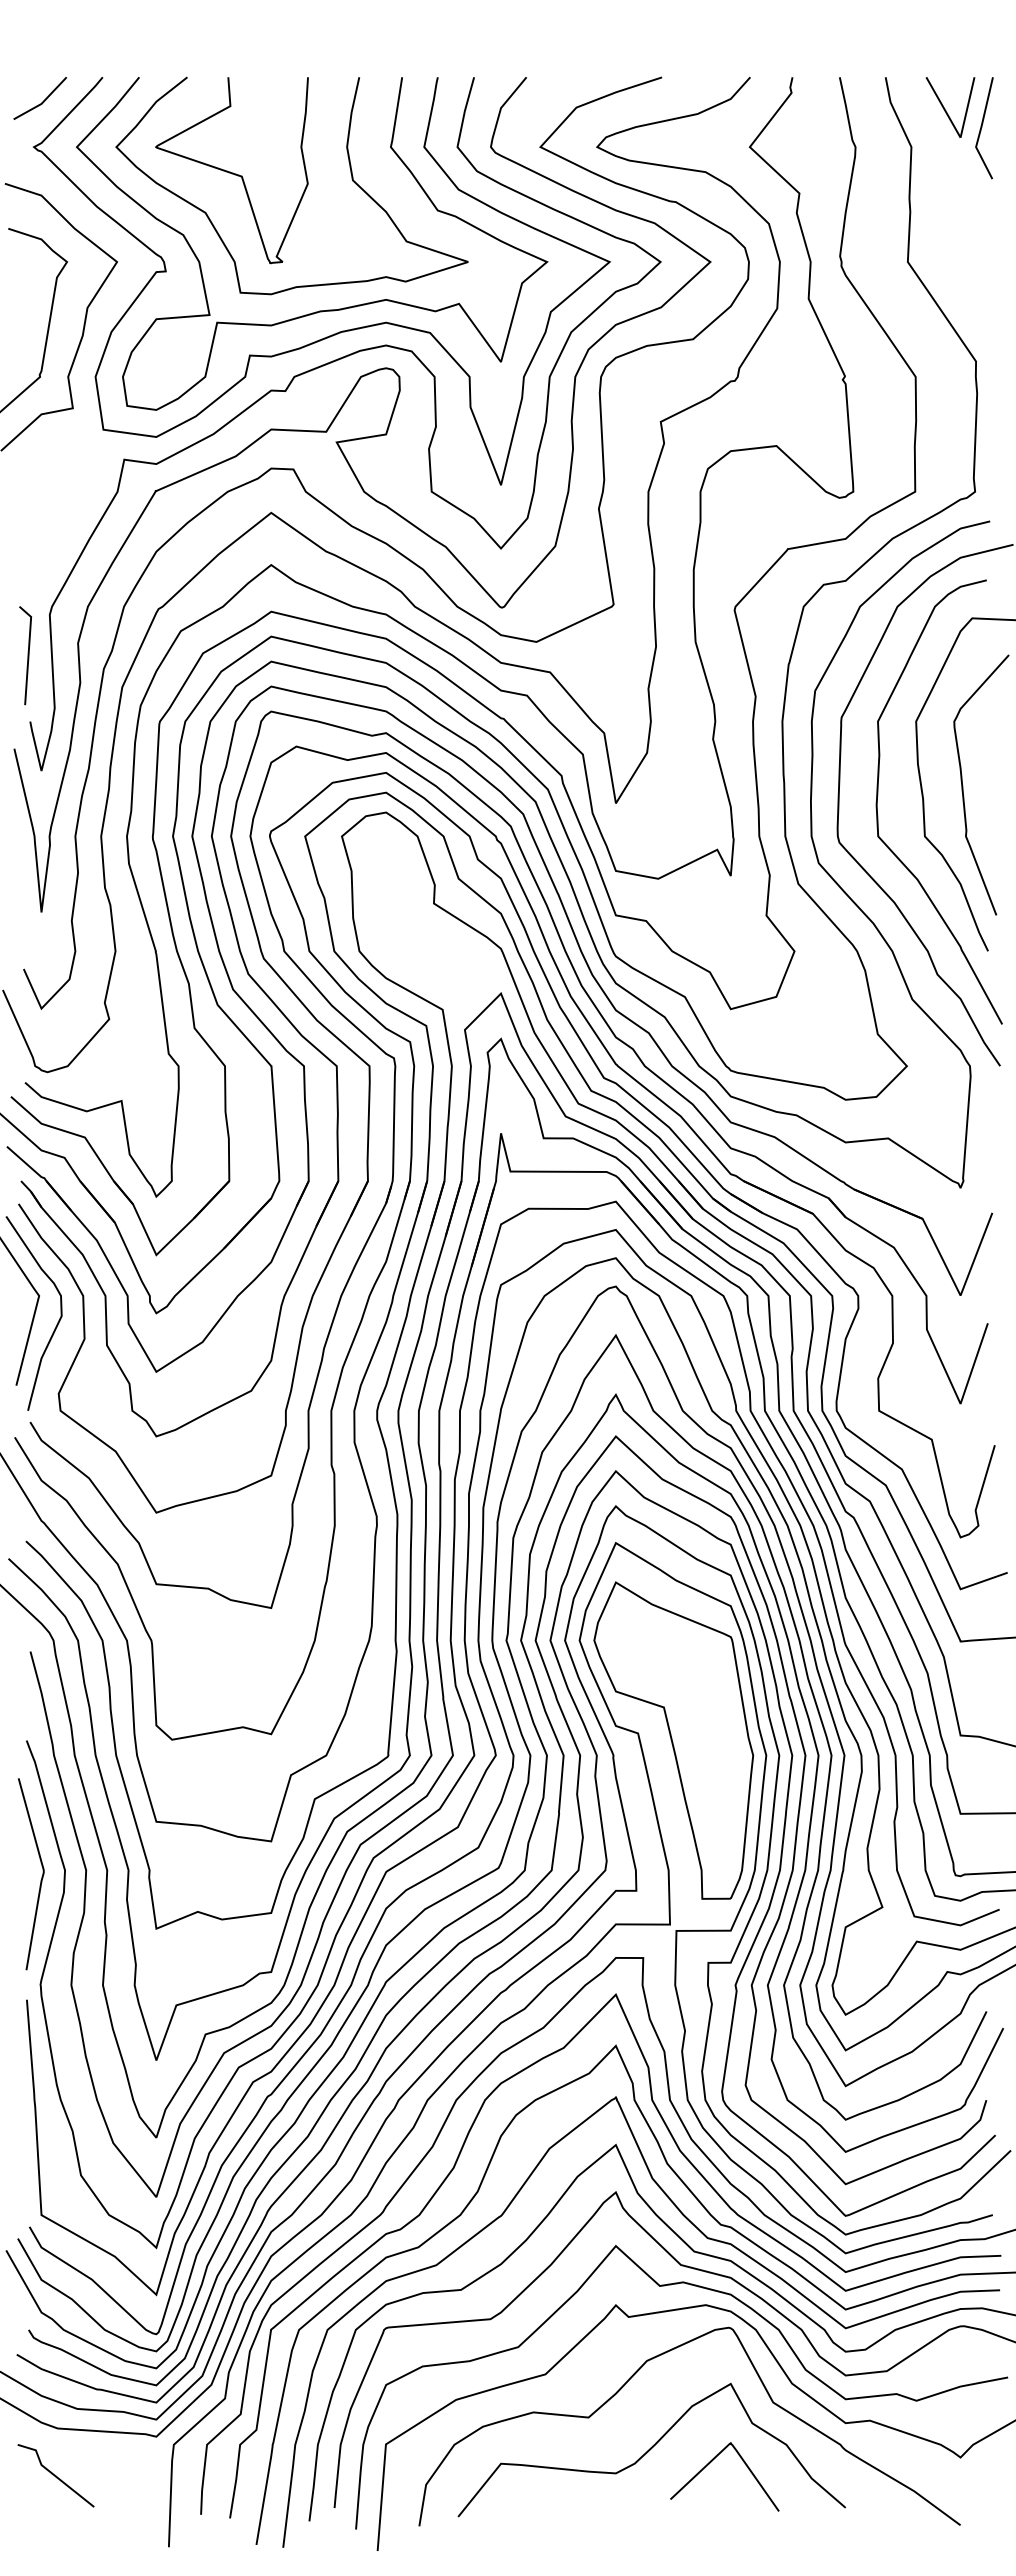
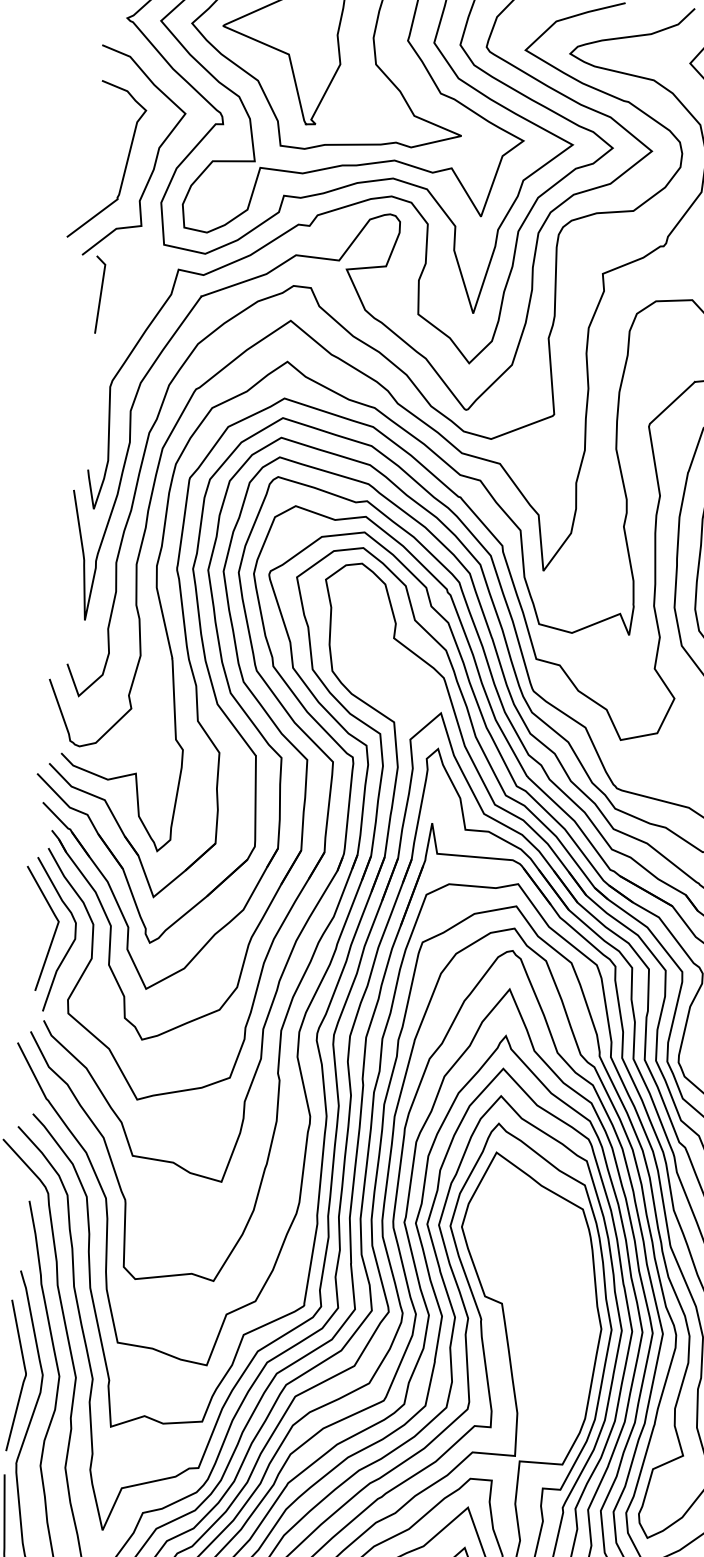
line: (27, 655) -> (99, 294), moved
part: (673, 1740) -> (529, 1311), removed

